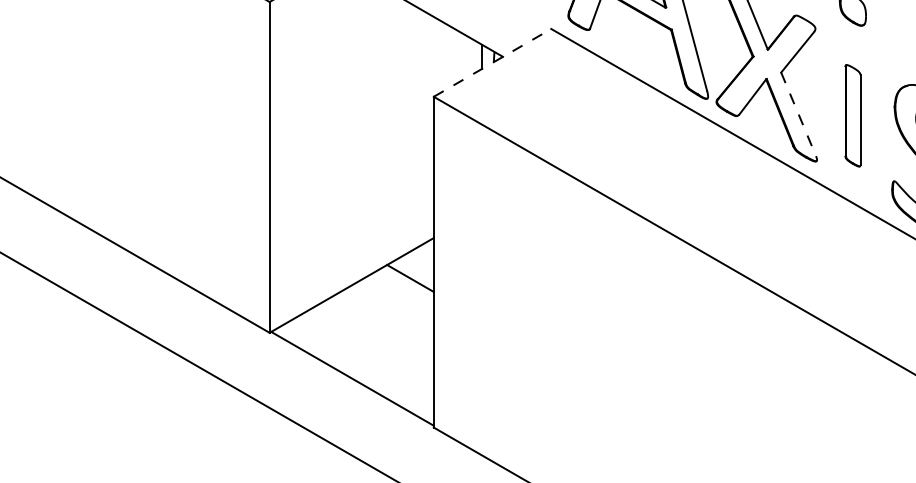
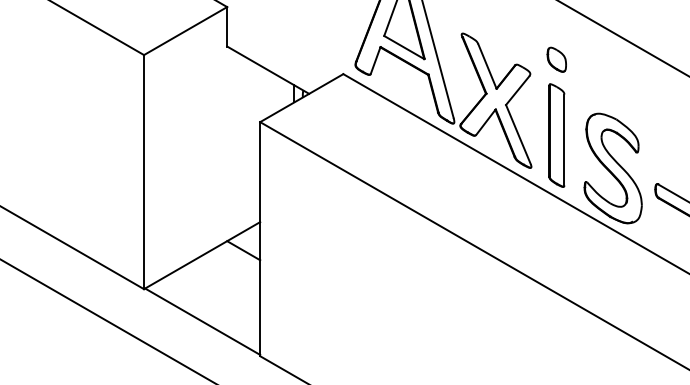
line: (492, 63) -> (301, 98), dashed -> solid
line: (798, 115) -> (518, 135), dashed -> solid
part: (852, 115) -> (556, 135), size x1.43

